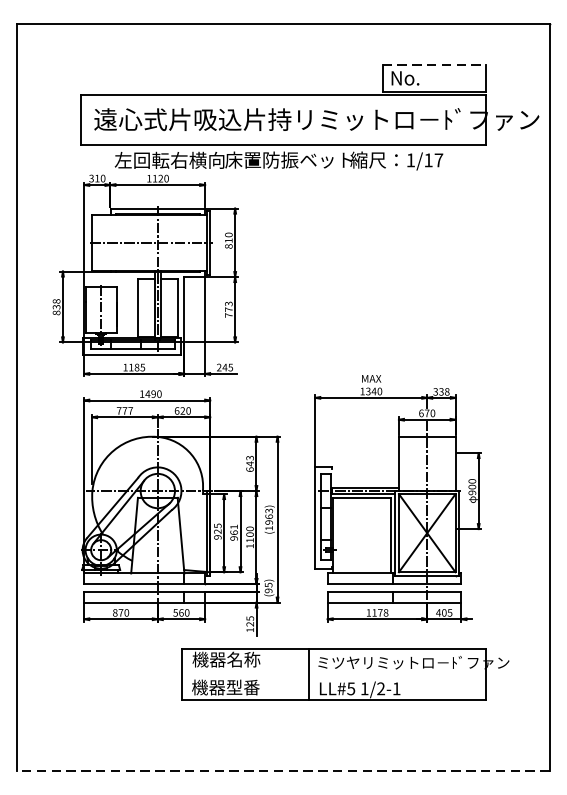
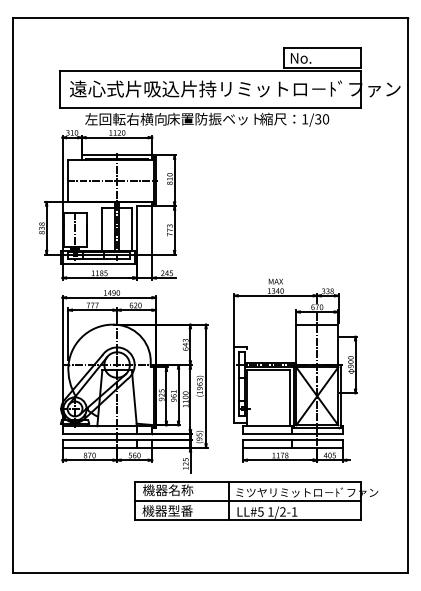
line: (434, 65) -> (322, 48), dashed -> solid
text: (434, 160) -> (322, 119), 1/17 -> 1/30
line: (334, 674) -> (248, 501), added
line: (283, 771) -> (210, 573), dashed -> solid

